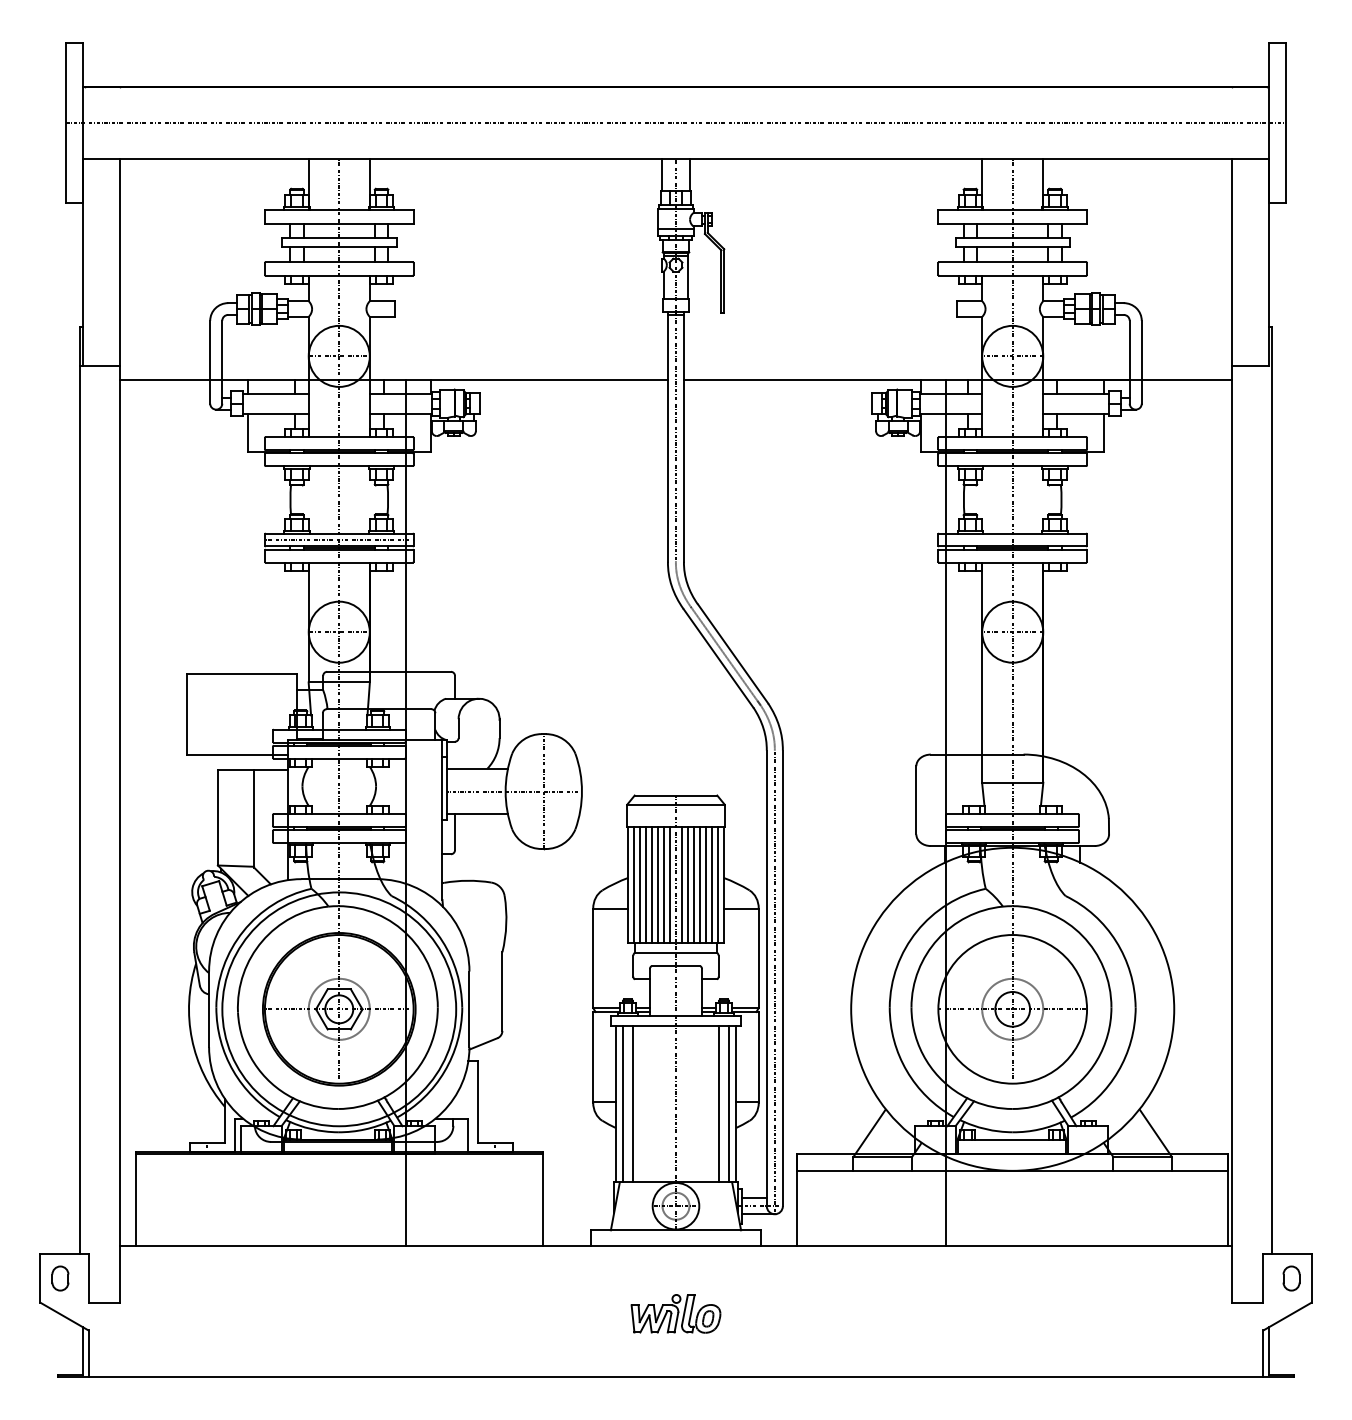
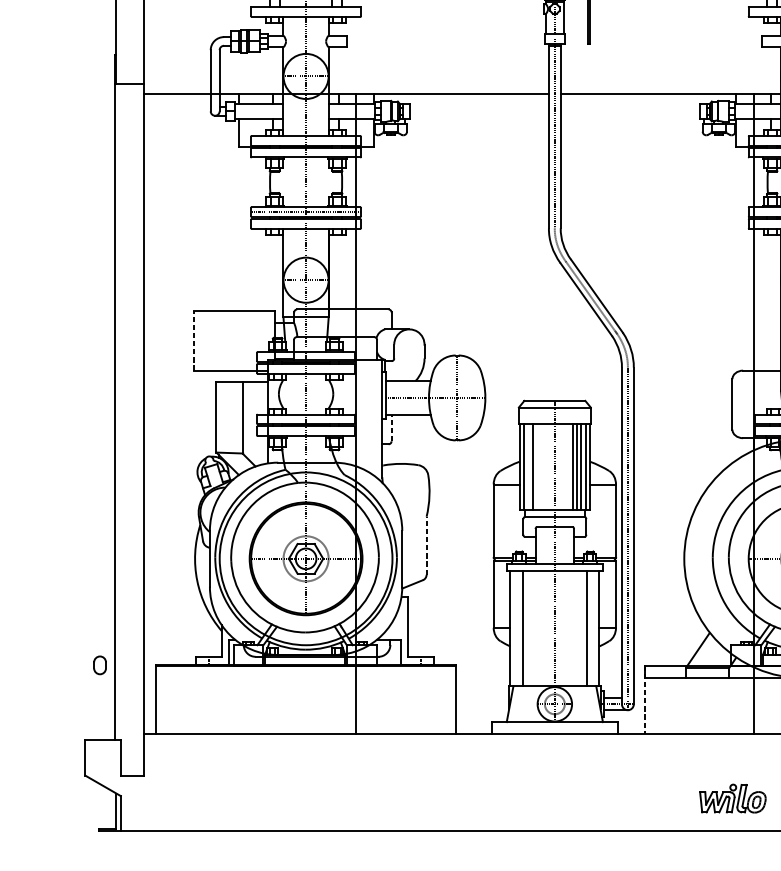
line: (187, 713) -> (193, 340), solid -> dashed
line: (455, 832) -> (391, 428), solid -> dashed
line: (640, 885) -> (528, 467), removed
line: (652, 885) -> (537, 467), removed
line: (658, 885) -> (541, 467), removed
line: (664, 885) -> (546, 467), removed
line: (670, 885) -> (550, 467), removed
line: (681, 885) -> (558, 467), removed
line: (687, 885) -> (563, 467), removed
line: (693, 885) -> (567, 467), removed
line: (502, 991) -> (426, 545), solid -> dashed
line: (623, 1104) -> (516, 629), removed
line: (728, 1104) -> (593, 629), removed
line: (797, 1200) -> (644, 700), solid -> dashed
part: (60, 1278) -> (100, 665), moved
part: (675, 1313) -> (732, 798), moved

